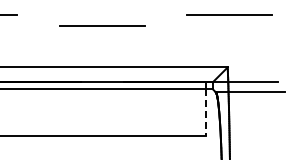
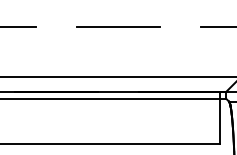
line: (102, 25) -> (118, 25), moved
line: (205, 112) -> (219, 121), dashed -> solid

